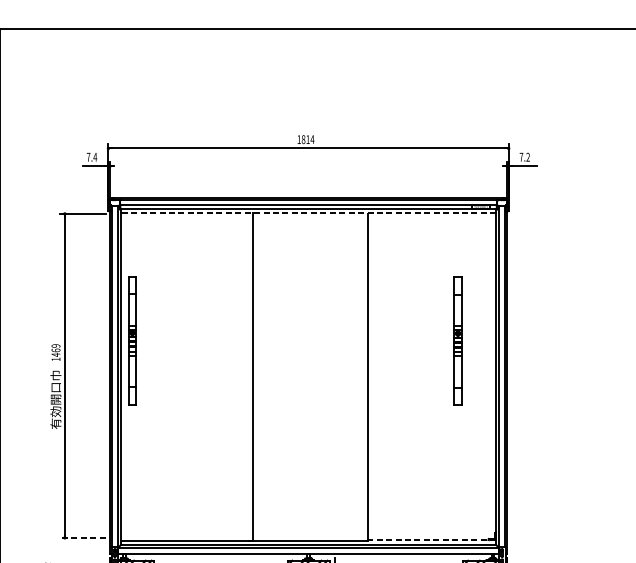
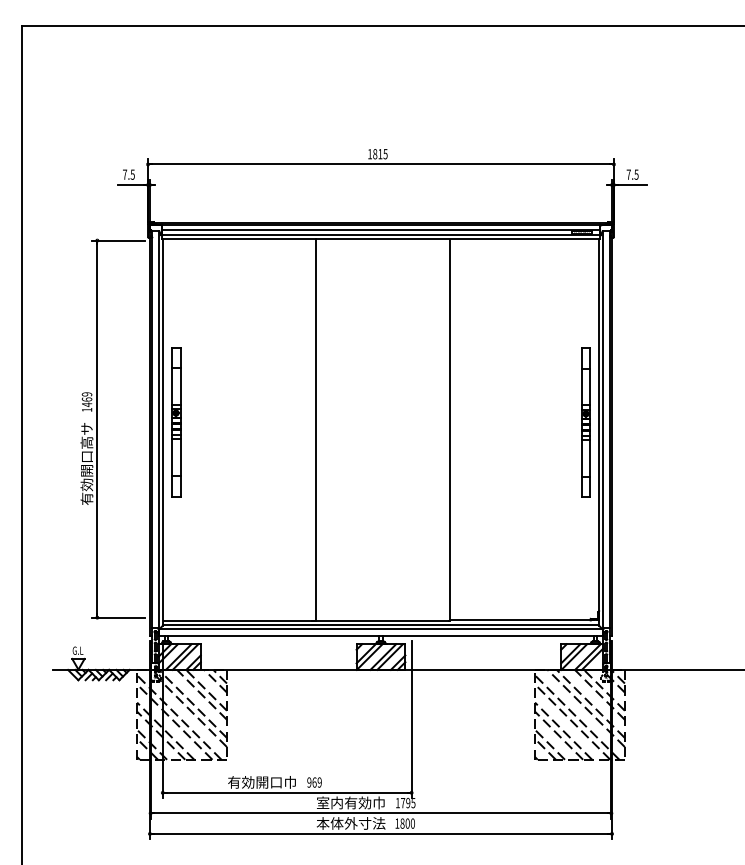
text: (312, 139) -> (385, 154), 1814 -> 1815
text: (95, 157) -> (132, 174), 7.4 -> 7.5
text: (528, 157) -> (636, 174), 7.2 -> 7.5
line: (308, 212) -> (381, 239), dashed -> solid
part: (132, 340) -> (176, 422), moved
part: (457, 340) -> (585, 422), moved
text: (55, 405) -> (86, 463), 有効開口巾 -> 有効開口高サ
line: (83, 537) -> (118, 617), dashed -> solid
line: (431, 540) -> (524, 620), dashed -> solid

